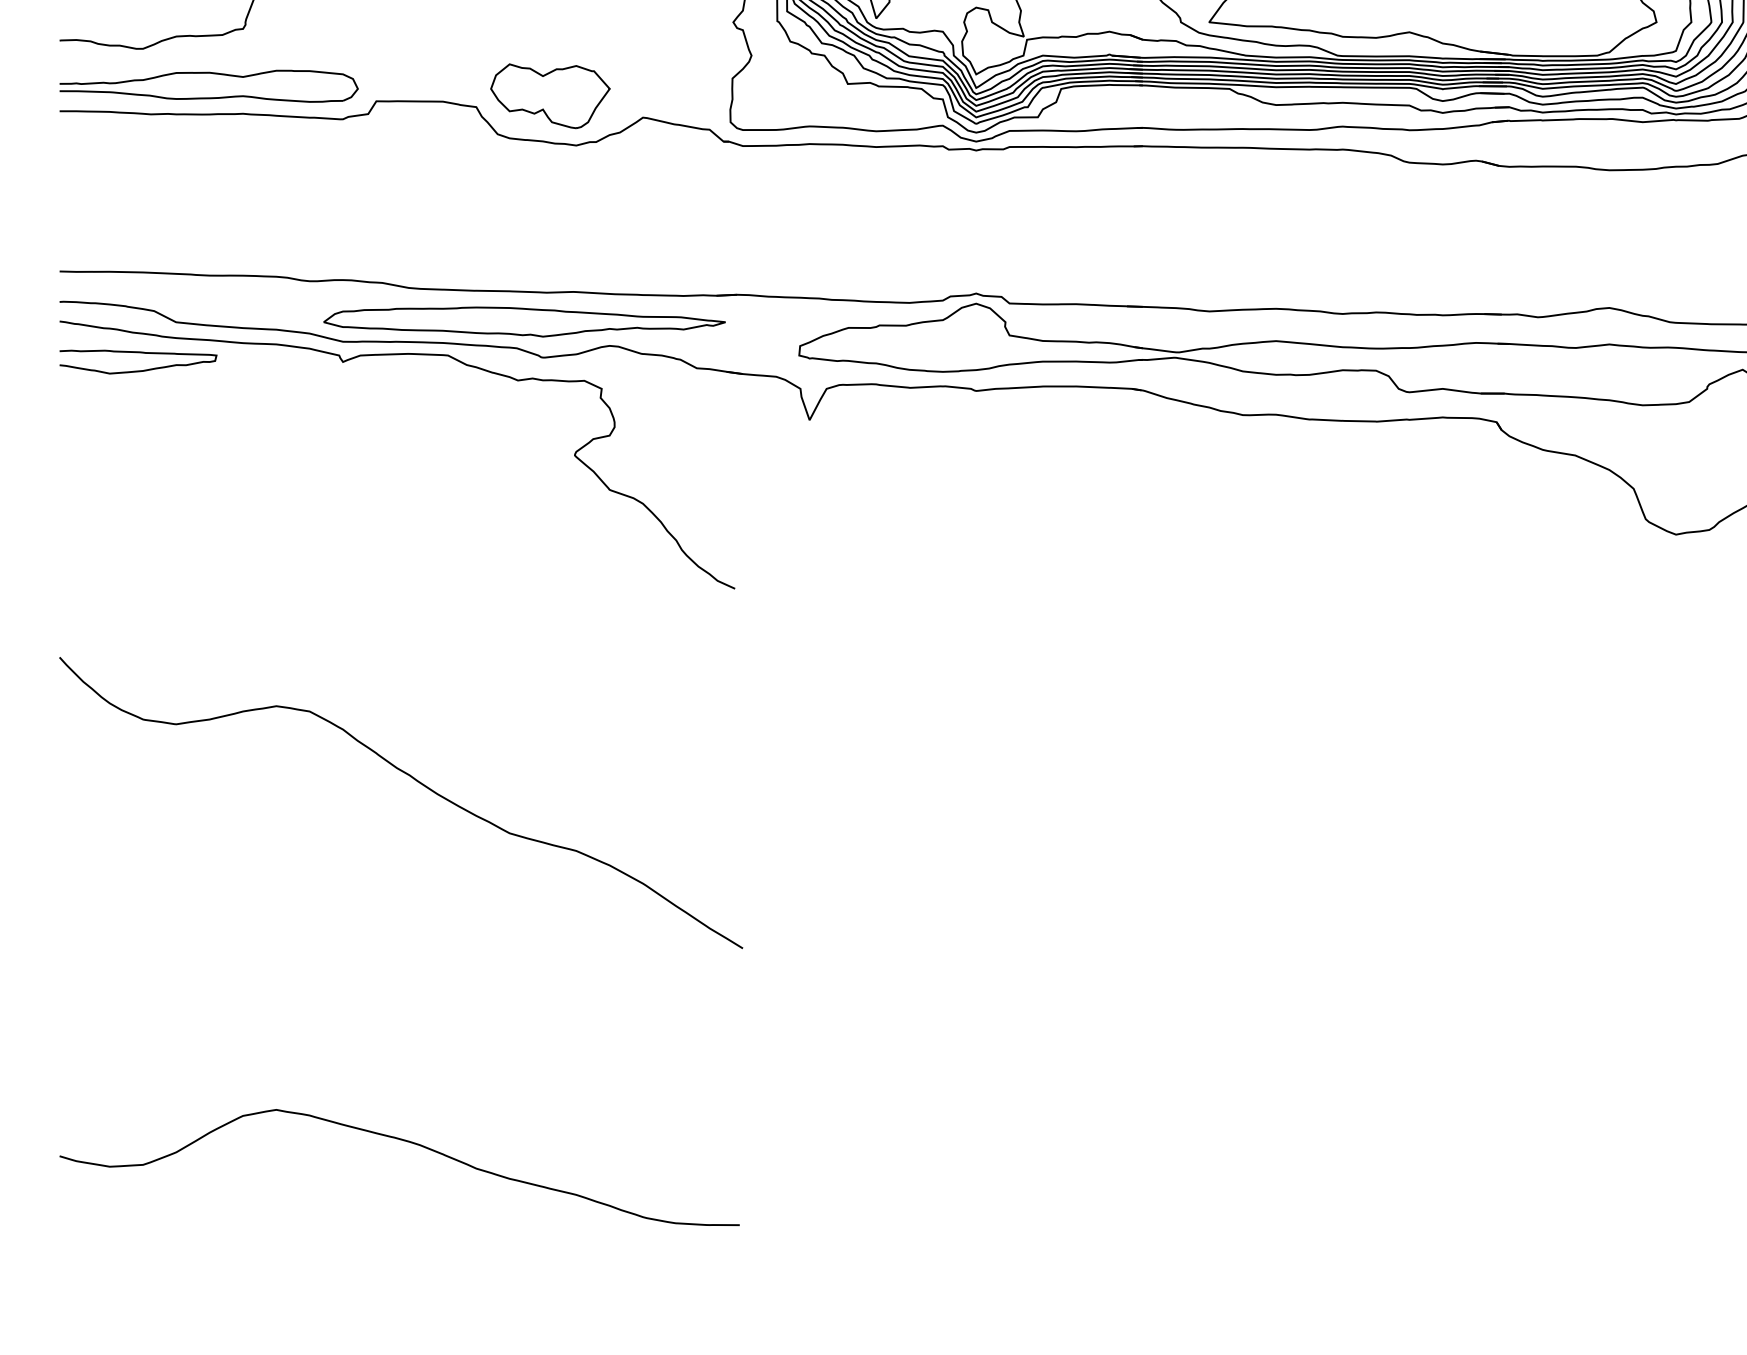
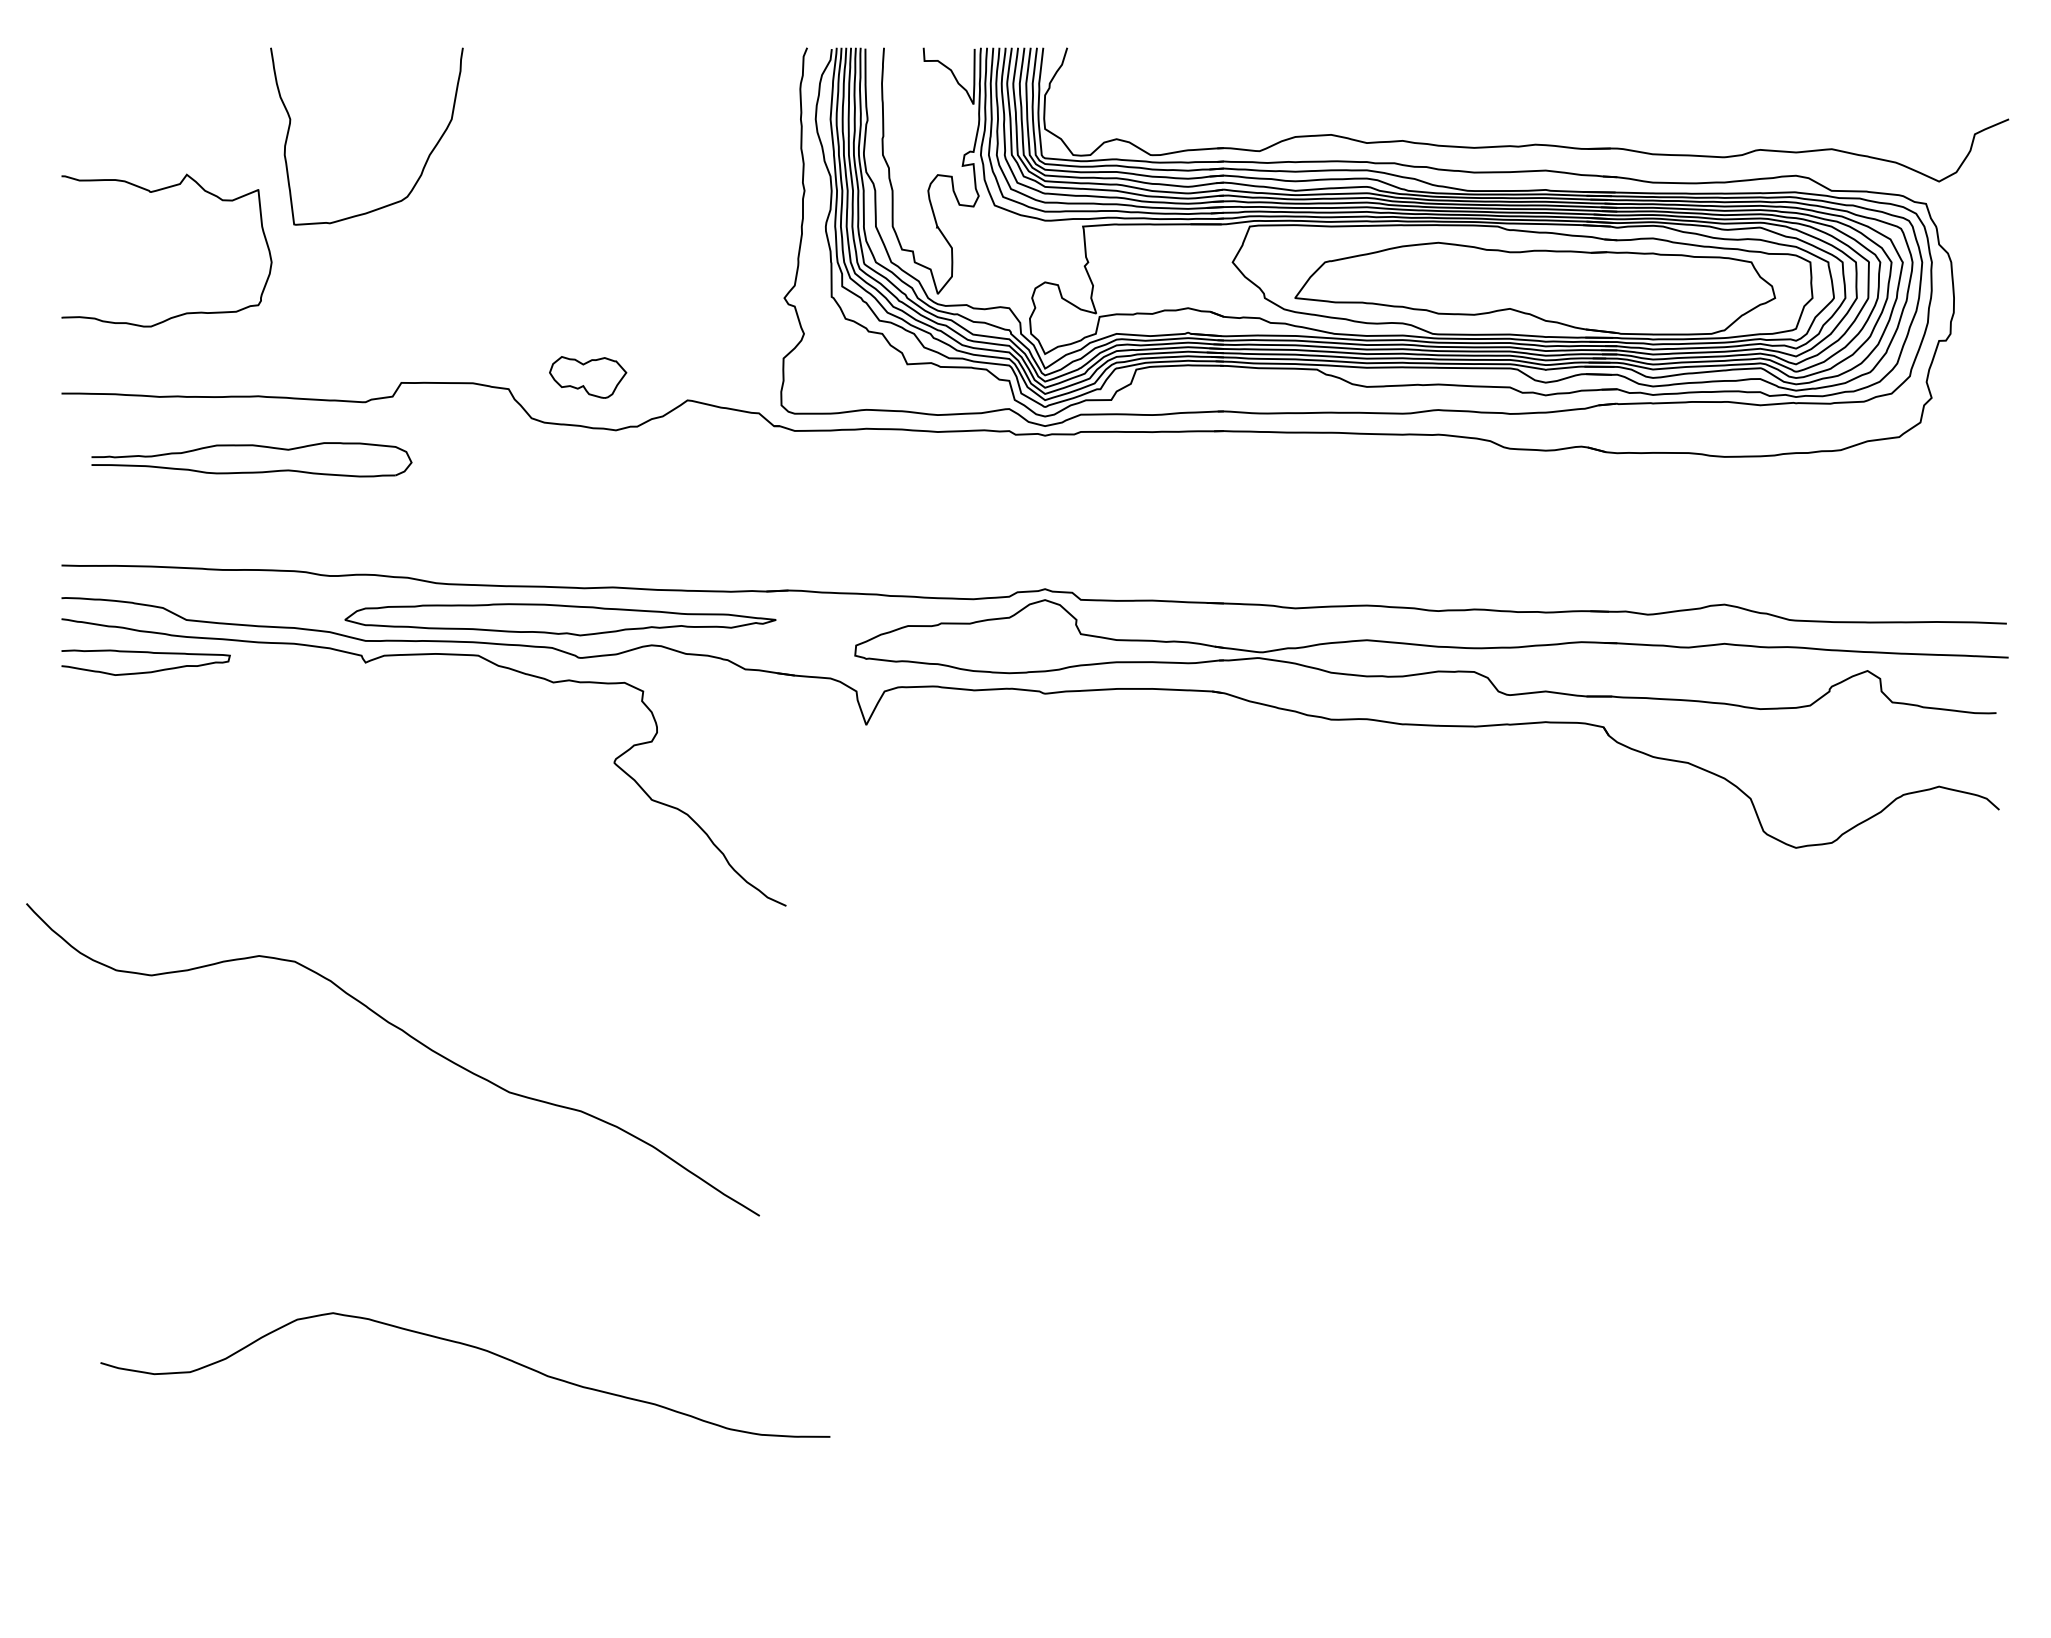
part: (549, 96) -> (587, 377), size x0.6
part: (208, 97) -> (251, 471), moved
curve: (414, 780) -> (407, 1035), moved
curve: (405, 1141) -> (471, 1347), moved

